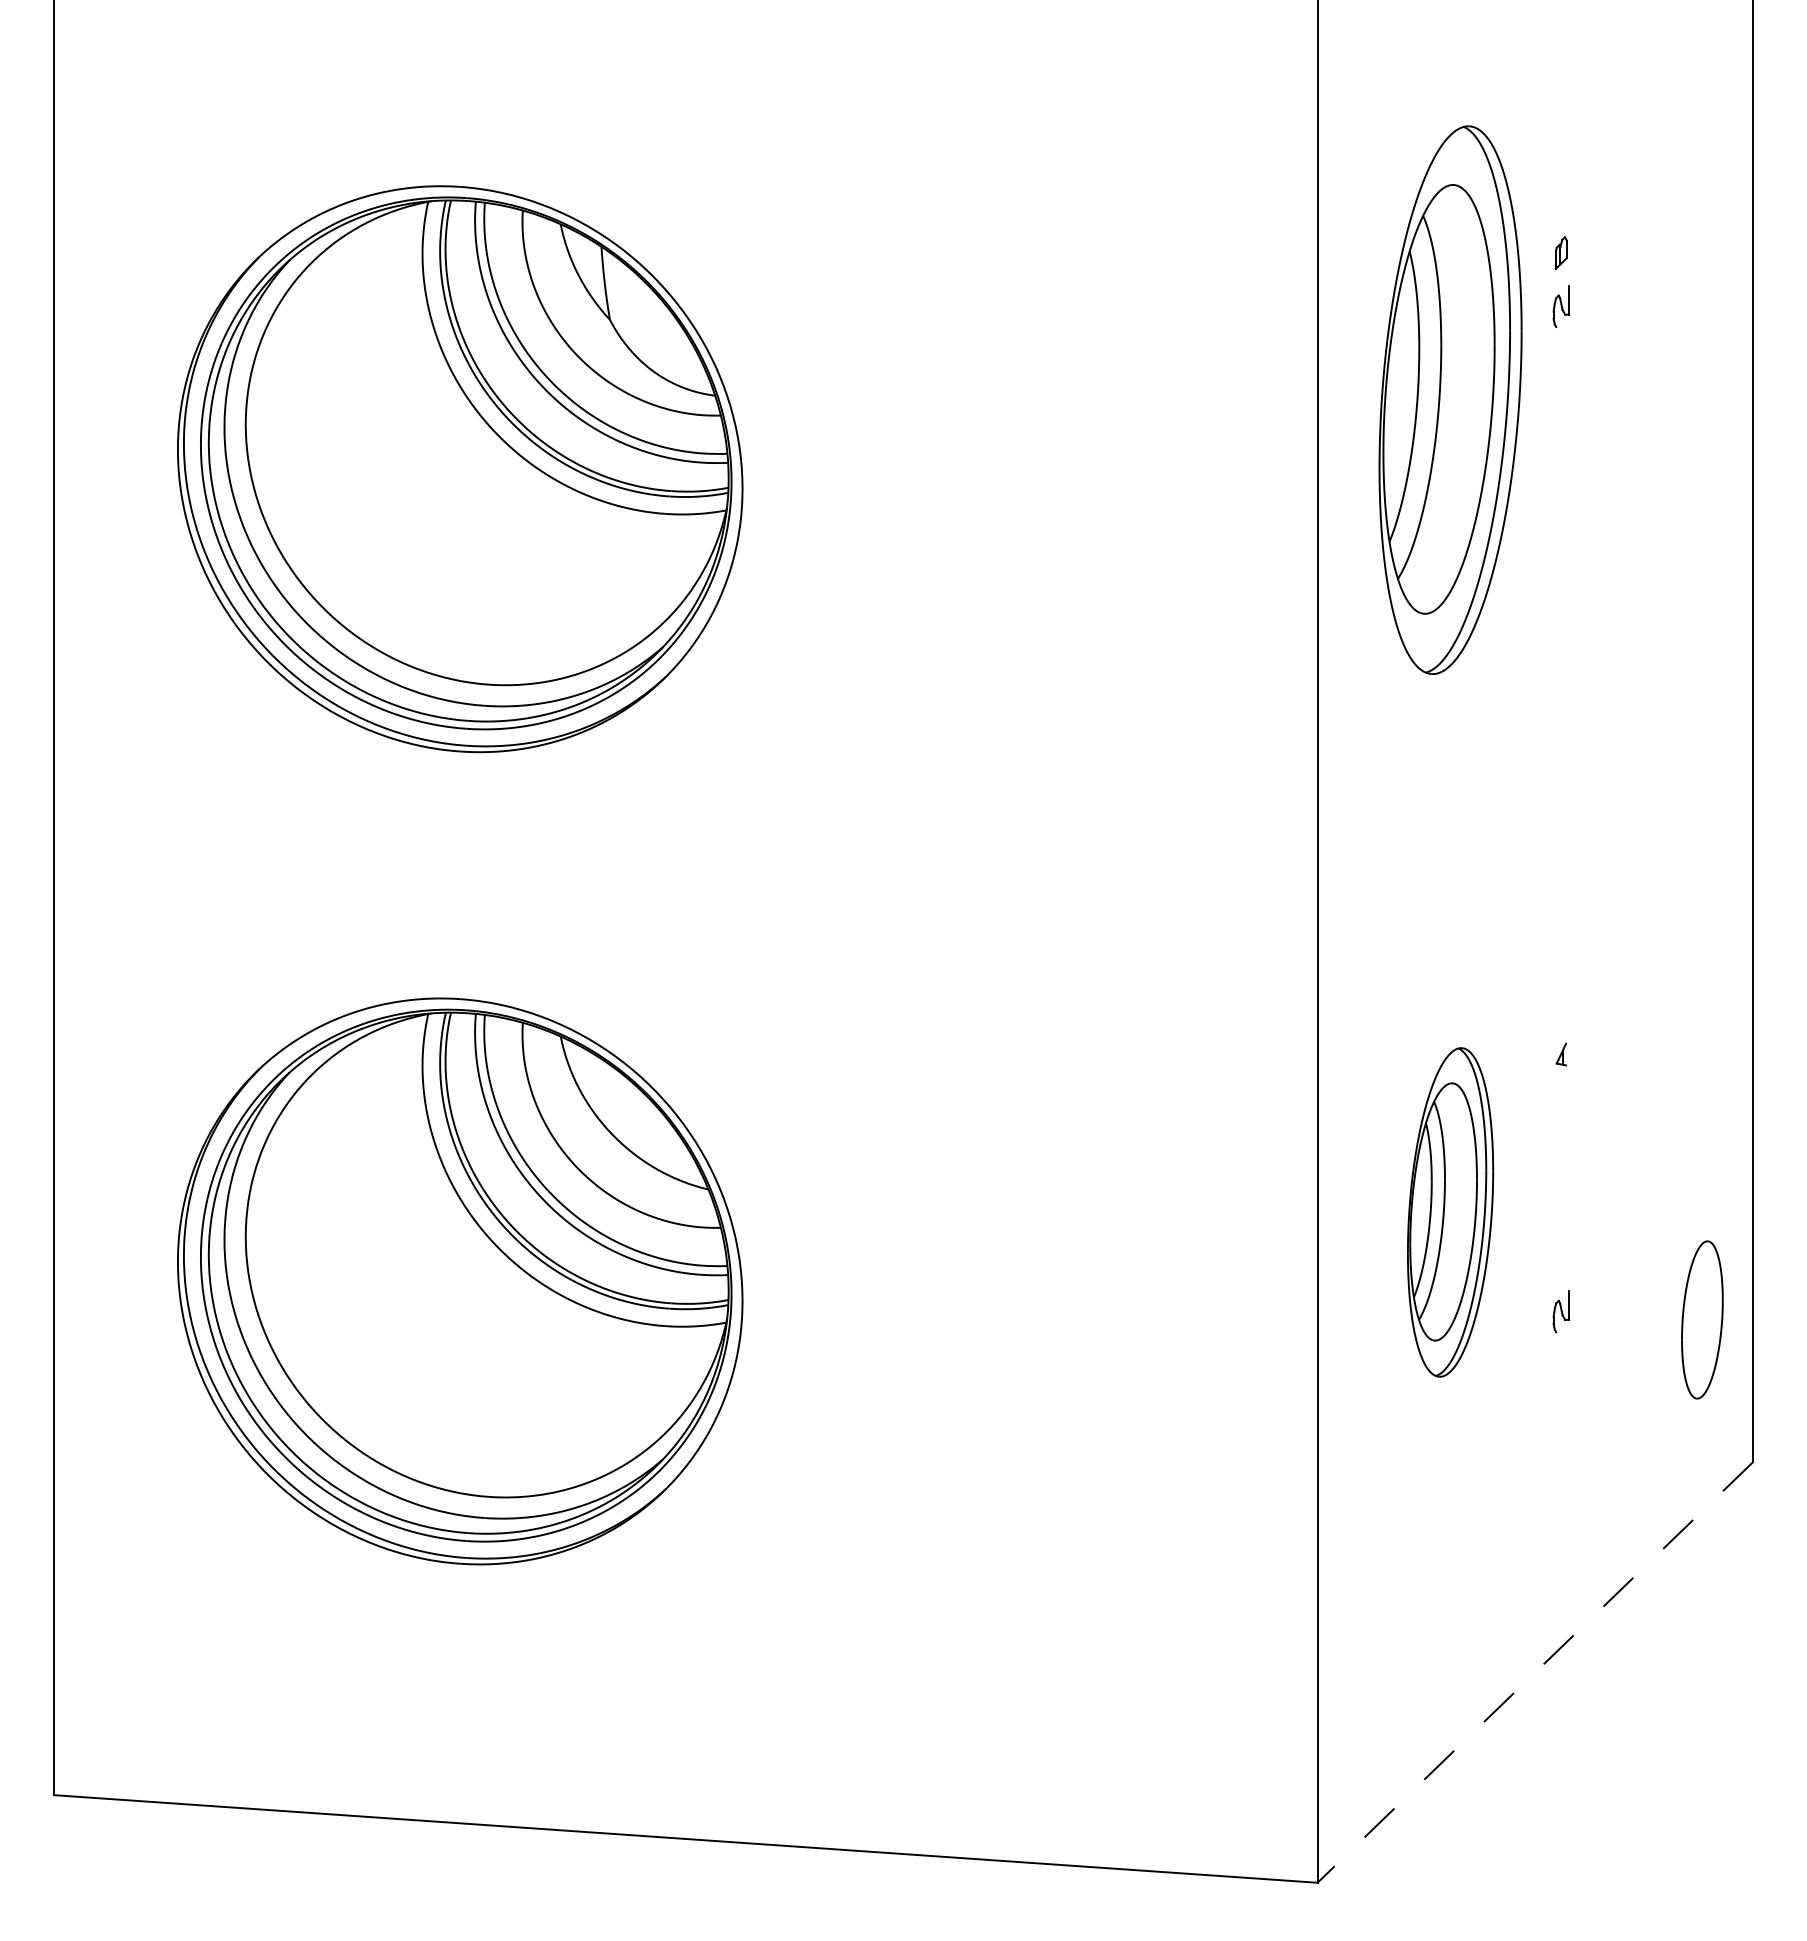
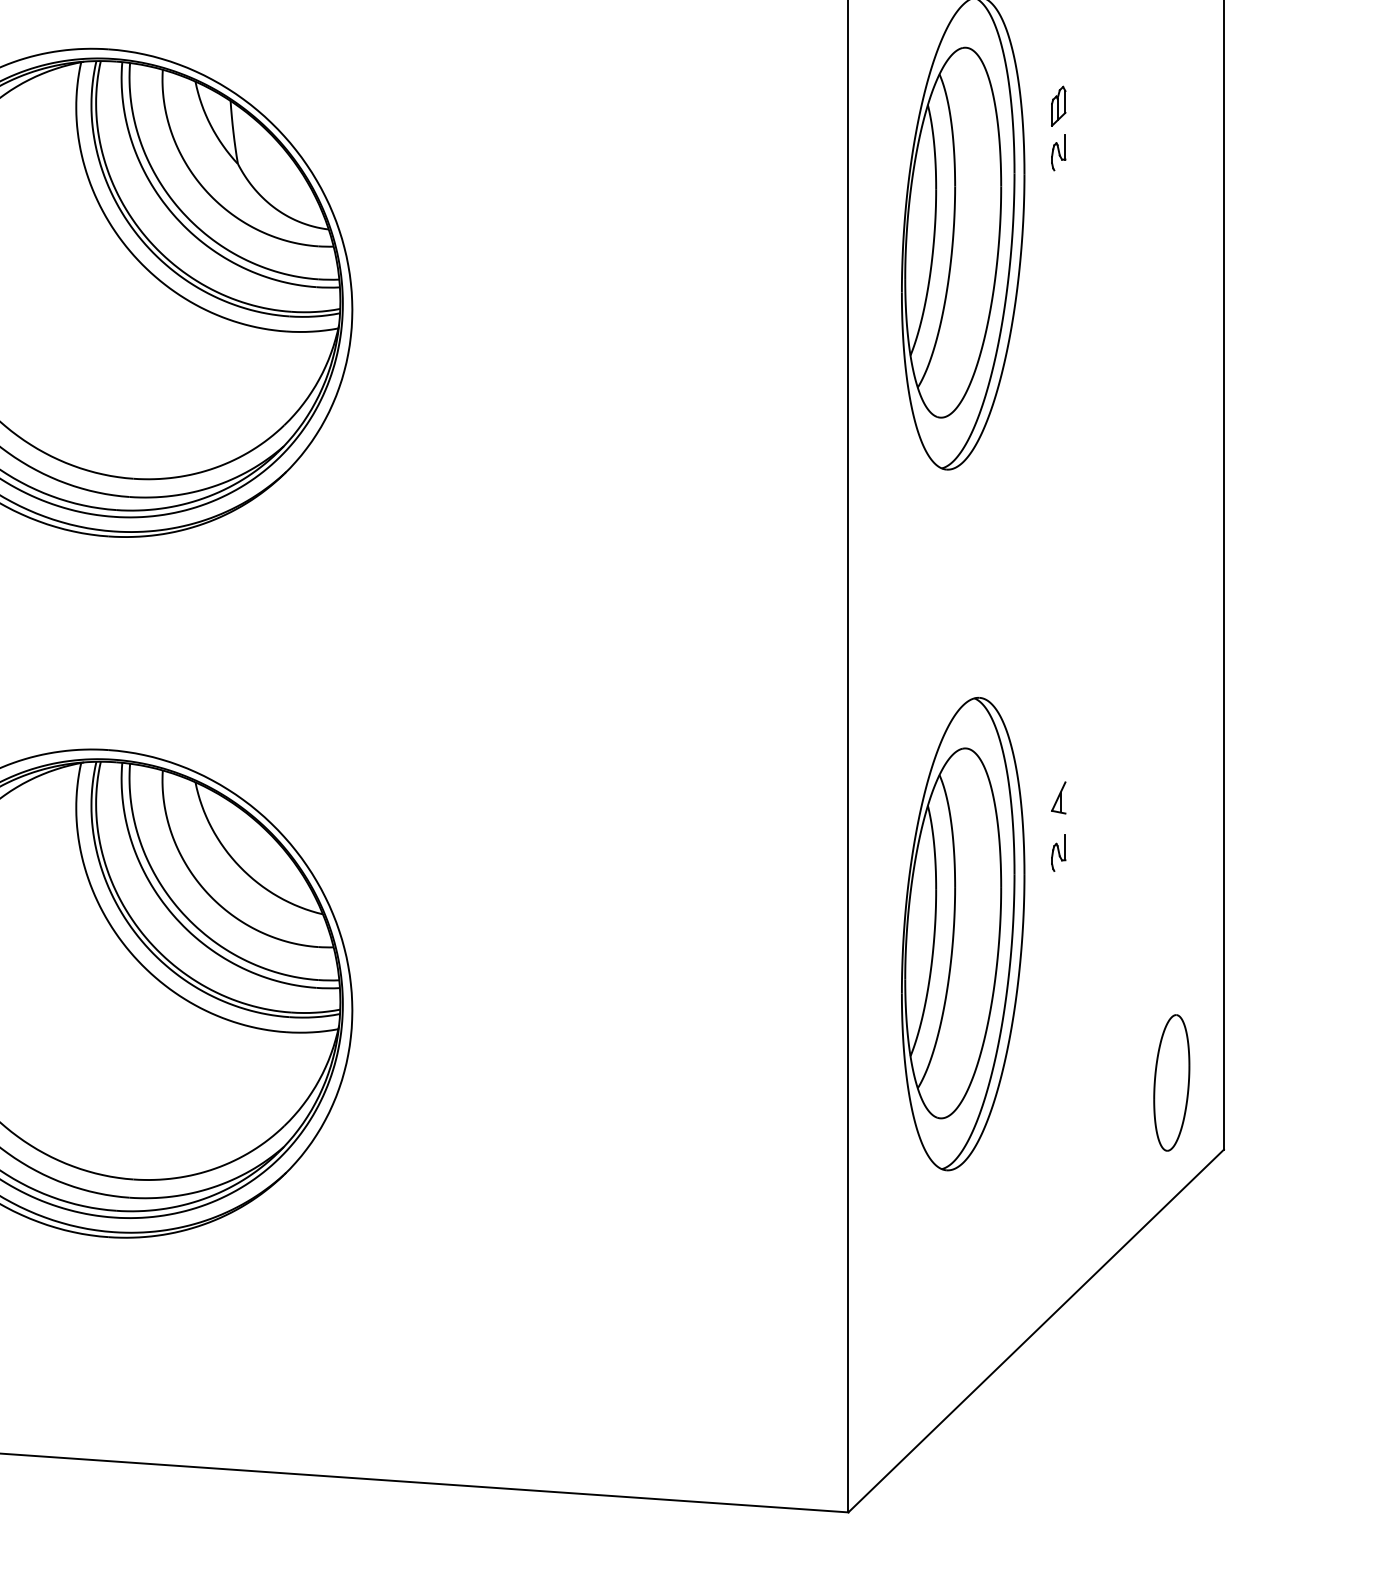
part: (1561, 252) -> (1058, 105), size x1.43
part: (1561, 1054) -> (1058, 797), size x1.67
part: (1450, 1212) -> (963, 934), size x1.67
part: (1560, 1311) -> (1058, 853), moved
part: (1702, 1319) -> (1171, 1082), moved
line: (1535, 1672) -> (1036, 1330), dashed -> solid

